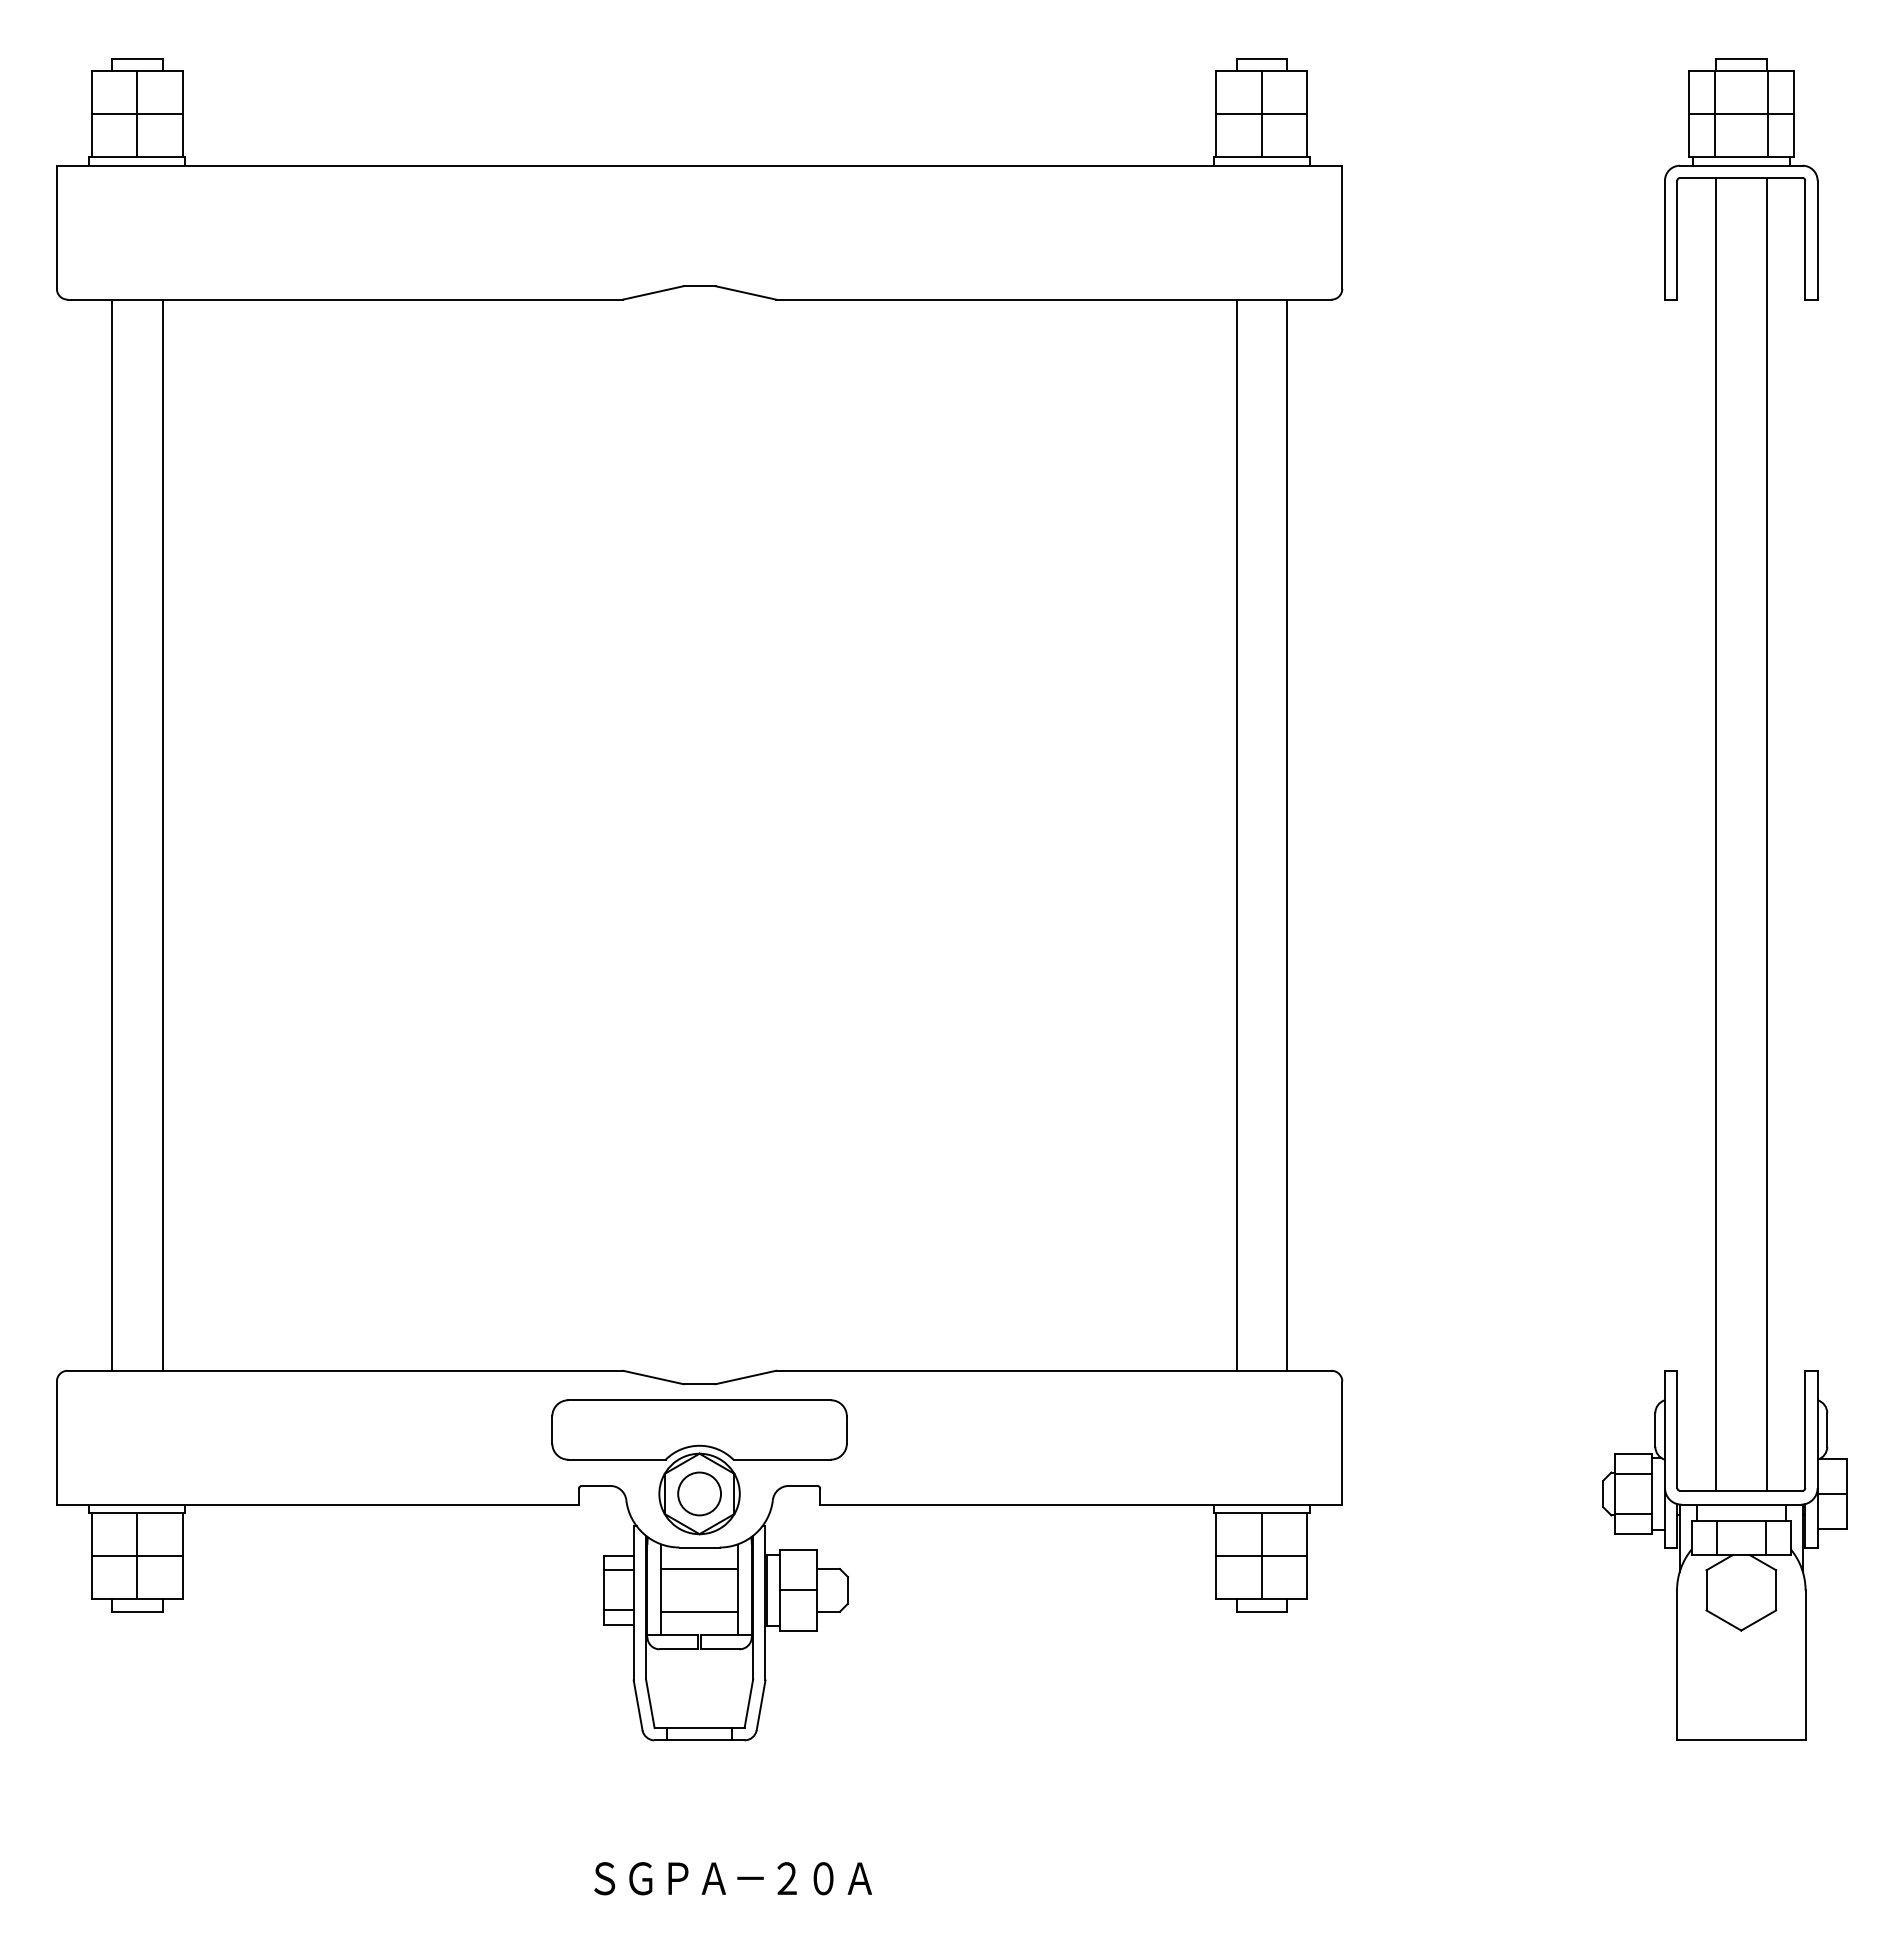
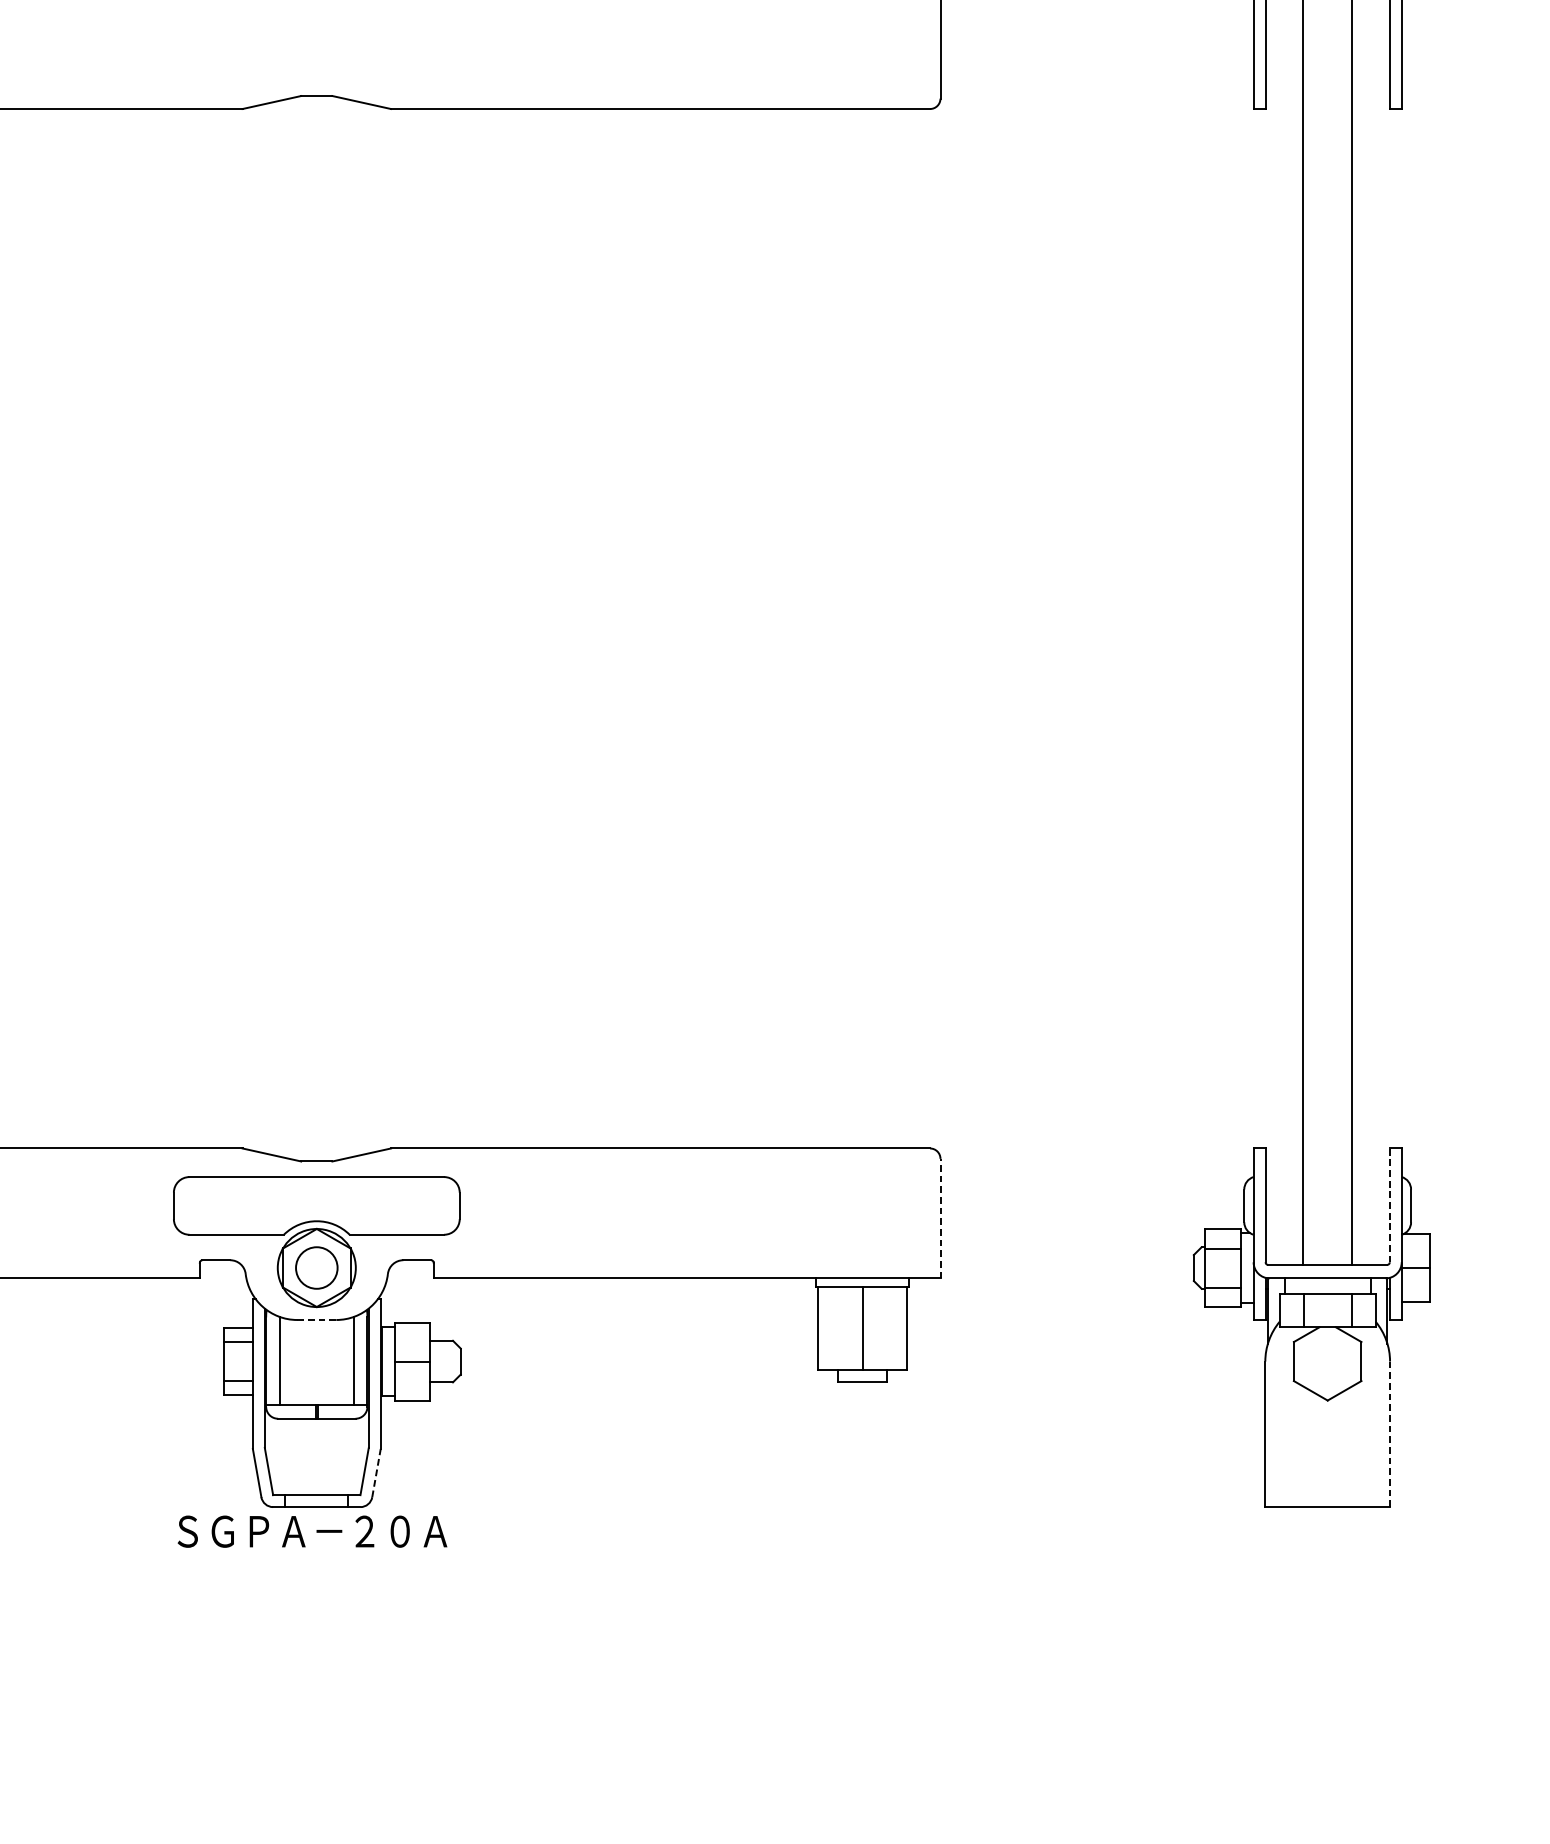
line: (1236, 834) -> (837, 628), removed
line: (1287, 834) -> (887, 628), removed
line: (1805, 1429) -> (1389, 1205), solid -> dashed
line: (1342, 1443) -> (940, 1219), solid -> dashed
line: (700, 1547) -> (317, 1319), solid -> dashed
line: (1261, 1556) -> (862, 1328), removed
line: (699, 1568) -> (316, 1340), removed
line: (699, 1611) -> (316, 1382), removed
line: (1805, 1665) -> (1389, 1434), solid -> dashed
line: (761, 1704) -> (376, 1472), solid -> dashed
text: (732, 1878) -> (311, 1531), moved

